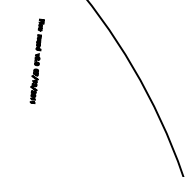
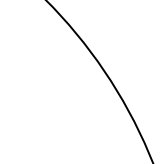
part: (37, 61) -> (15, 55), removed

